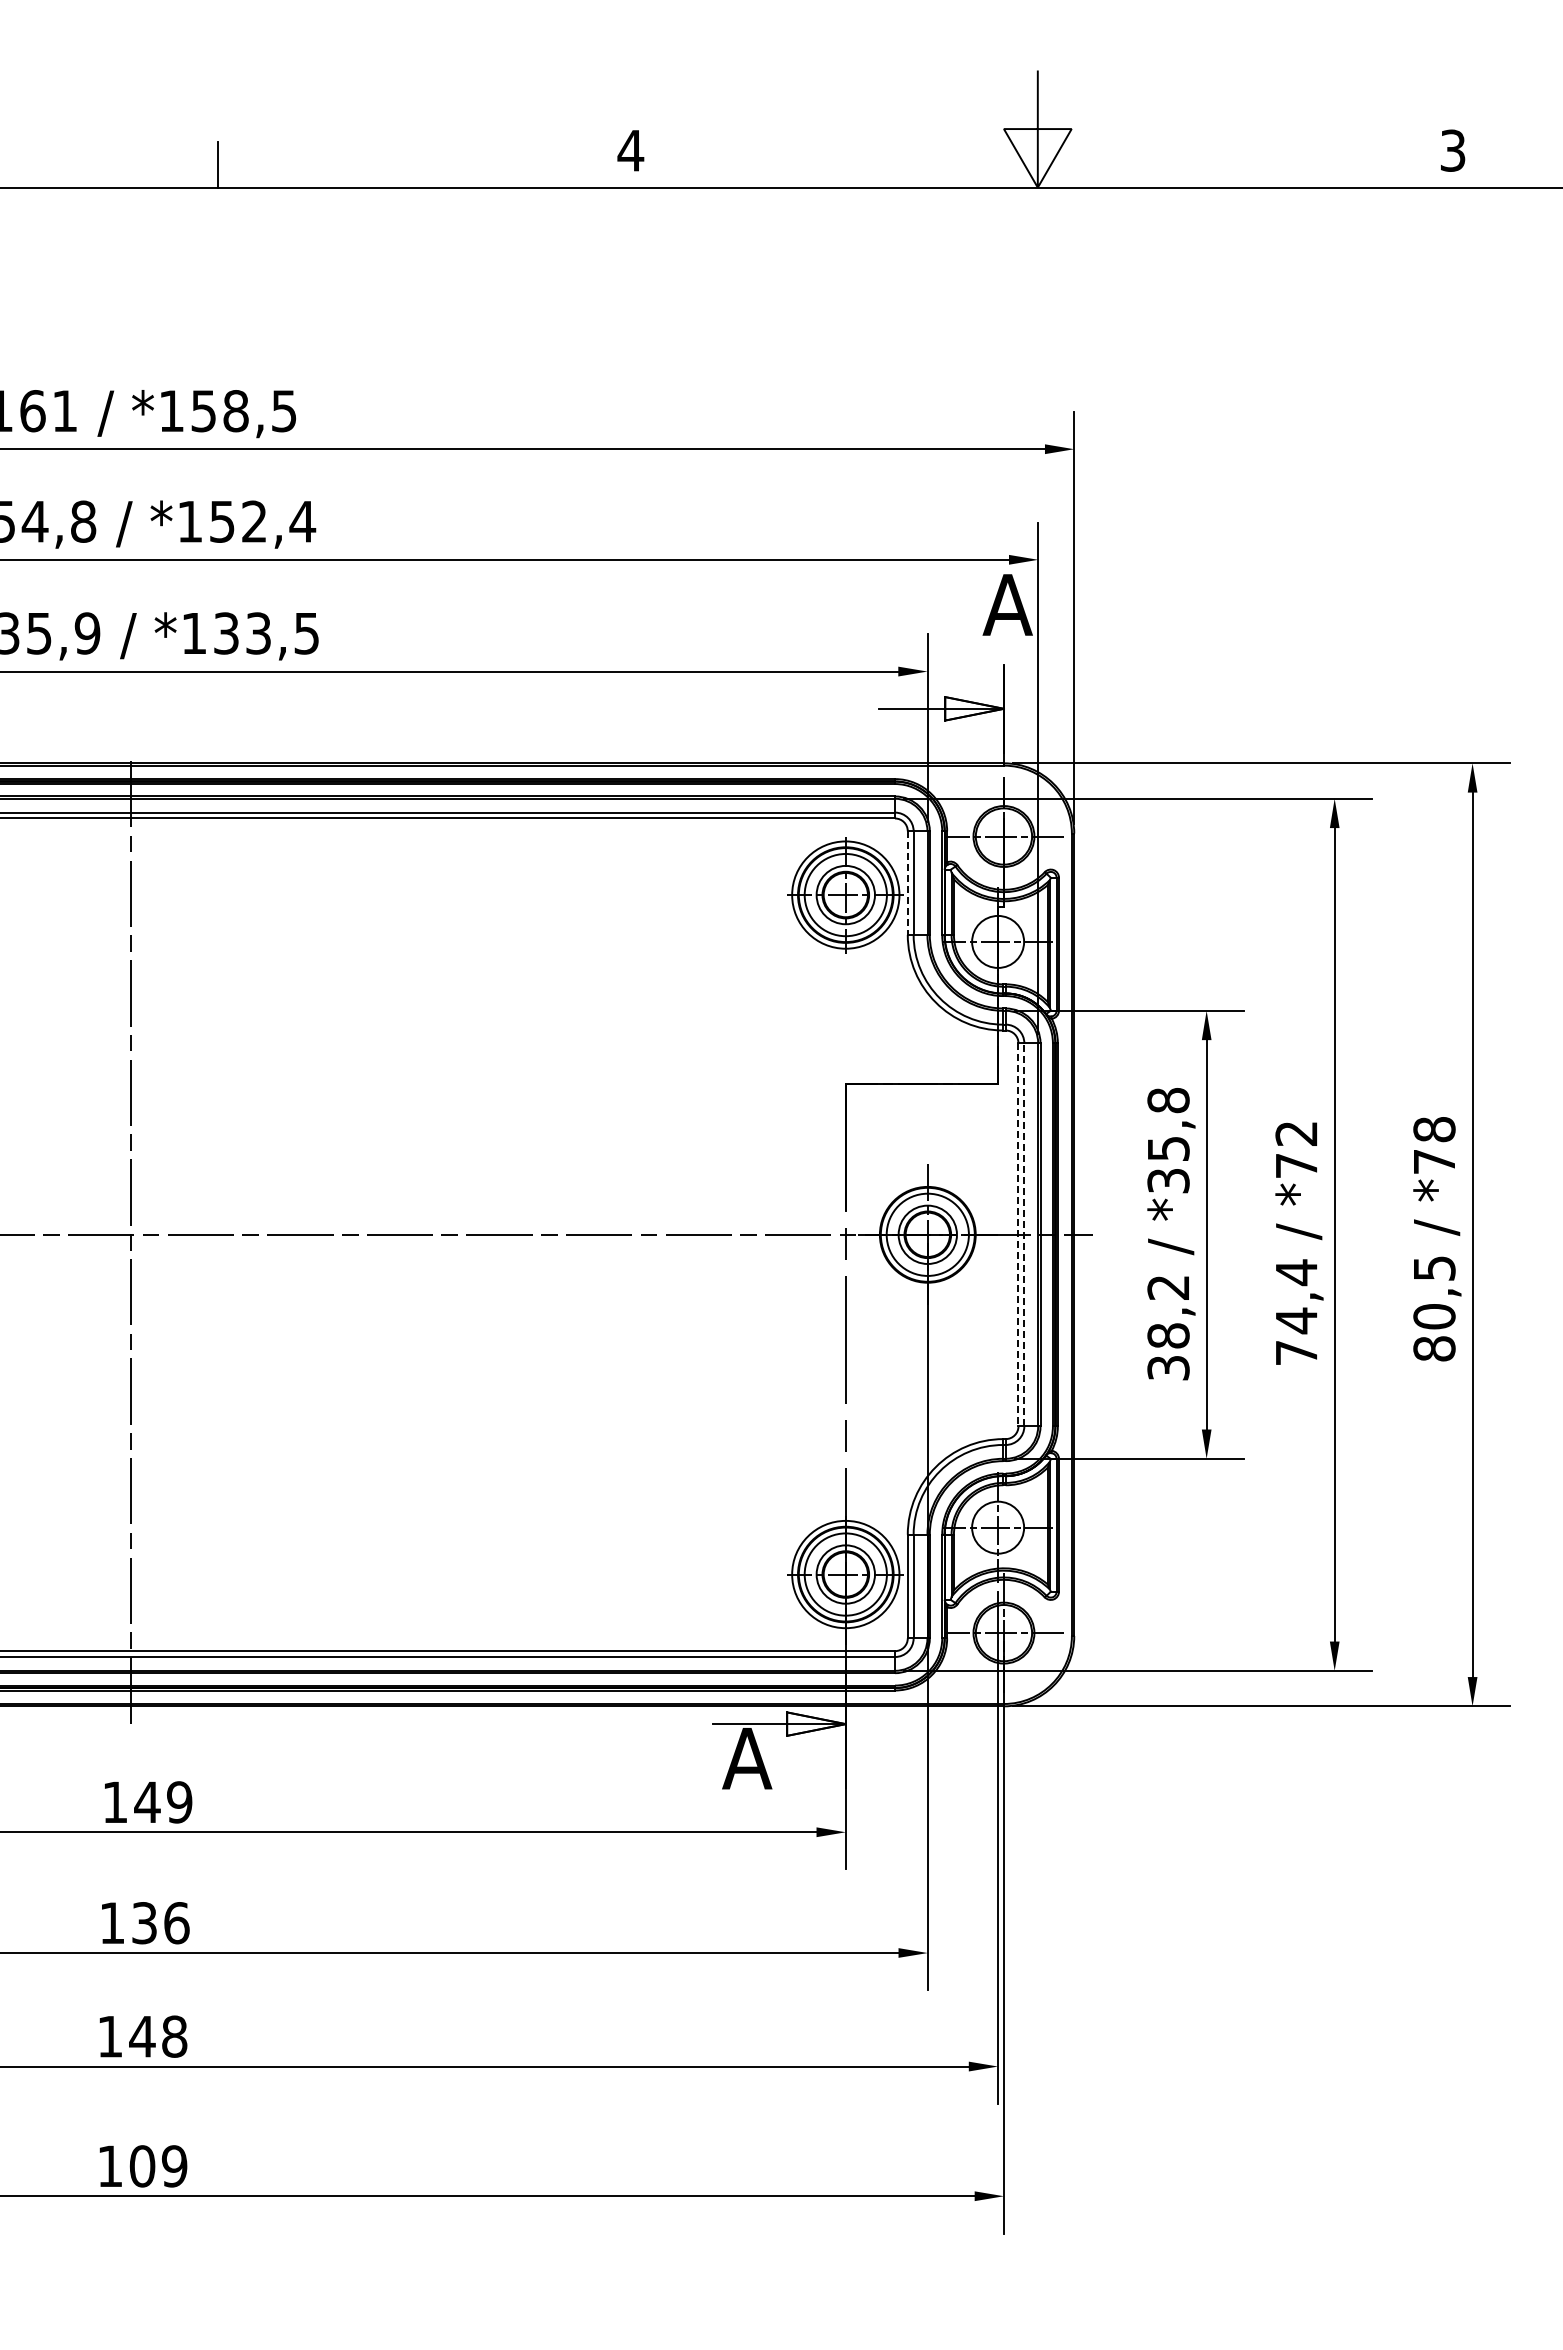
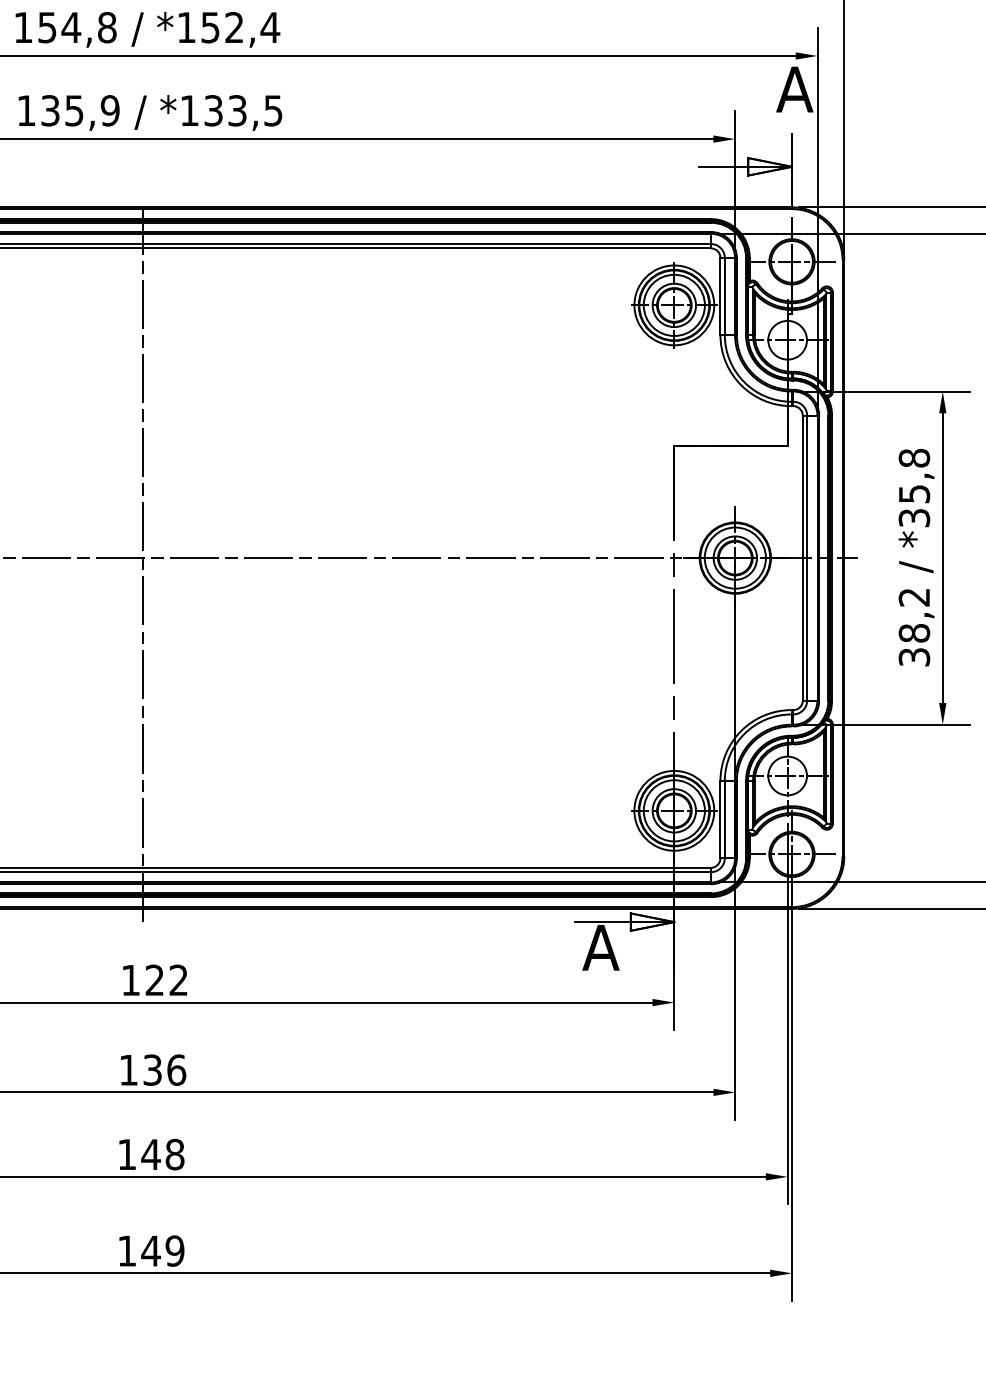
line: (907, 883) -> (720, 296), dashed -> solid
line: (1018, 1234) -> (802, 557), dashed -> solid
line: (1024, 1234) -> (807, 557), dashed -> solid
text: (163, 1802) -> (166, 980), 149 -> 122
text: (142, 2166) -> (151, 1251), 109 -> 149

